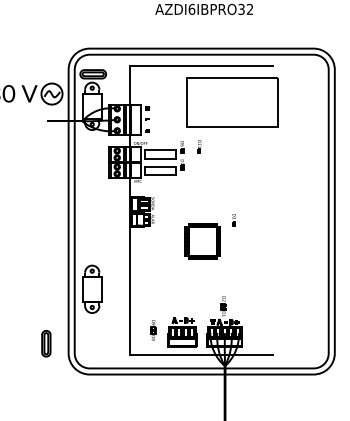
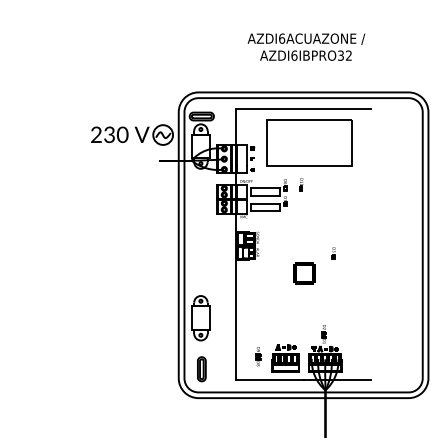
part: (232, 102) -> (309, 142), moved
part: (202, 241) -> (304, 273), size x0.62
part: (45, 343) -> (201, 369), moved

